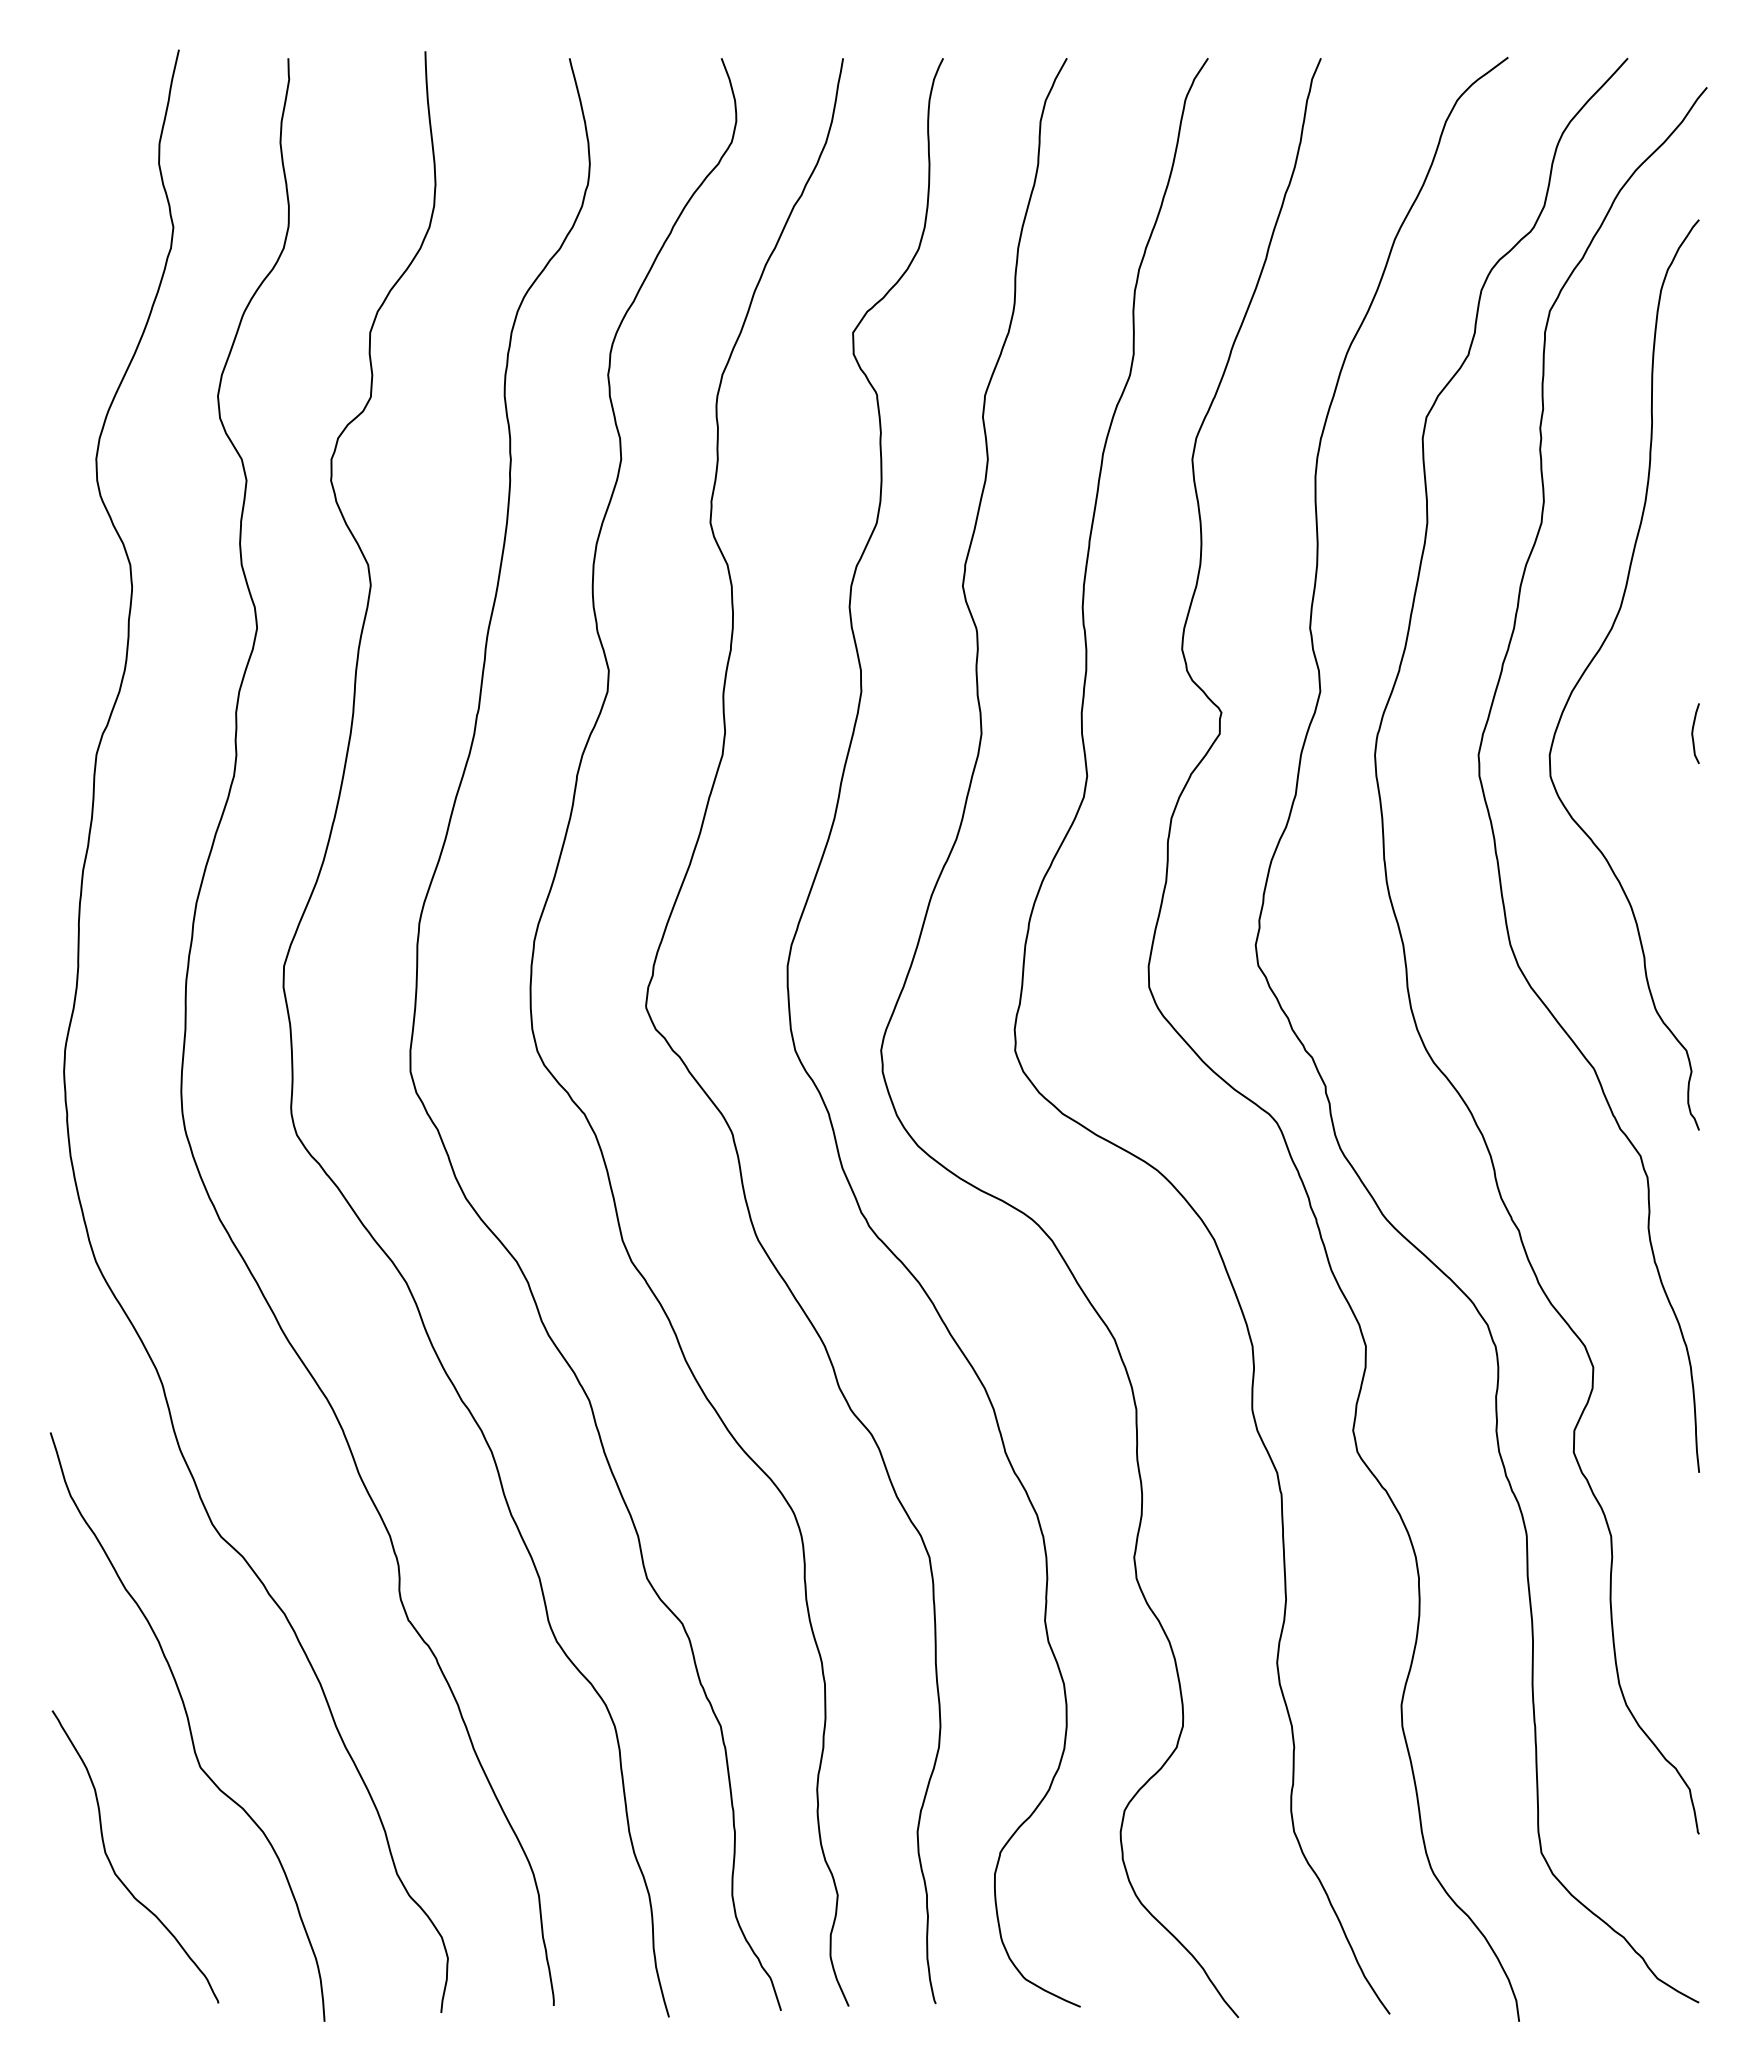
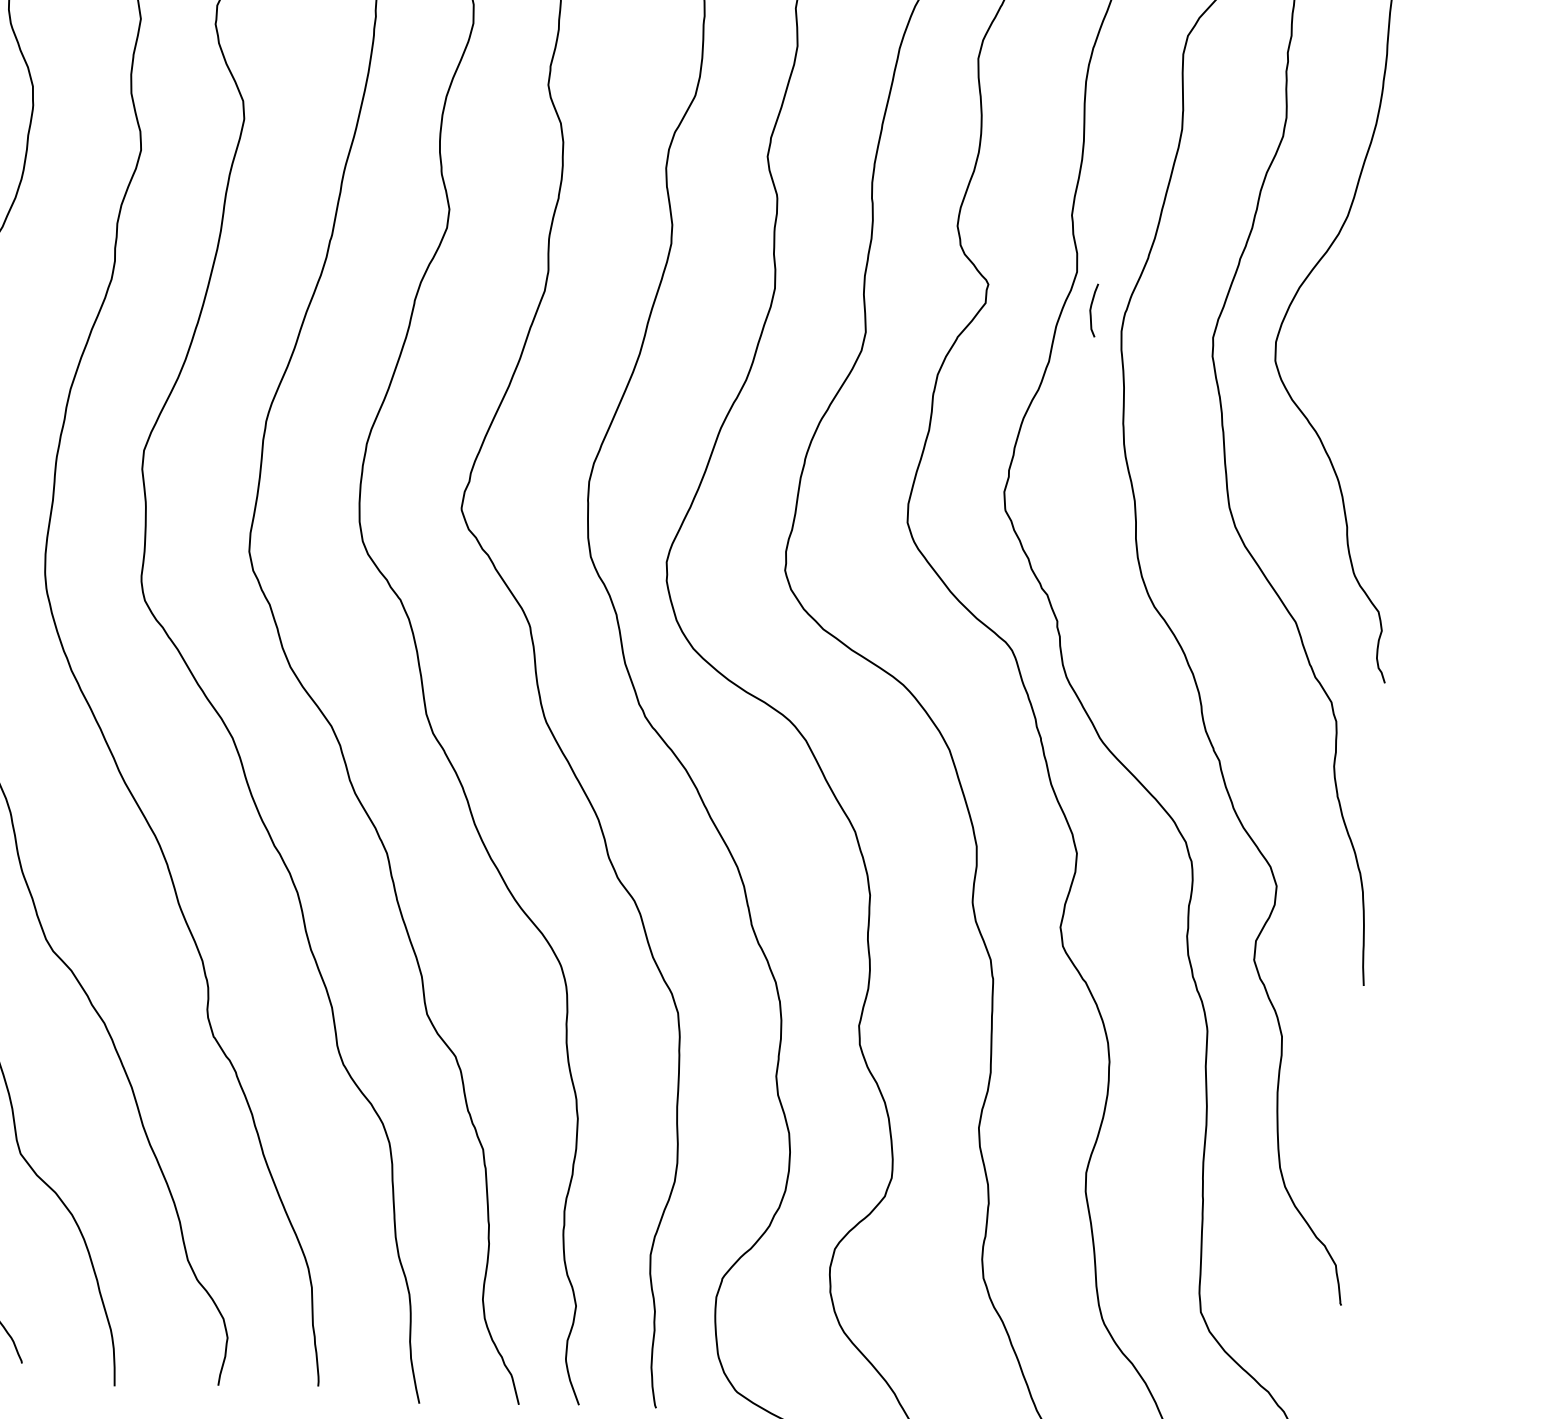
curve: (1693, 733) -> (1091, 310), moved

